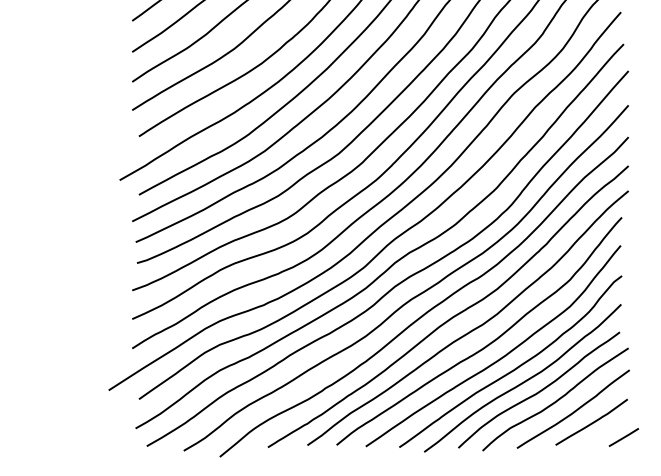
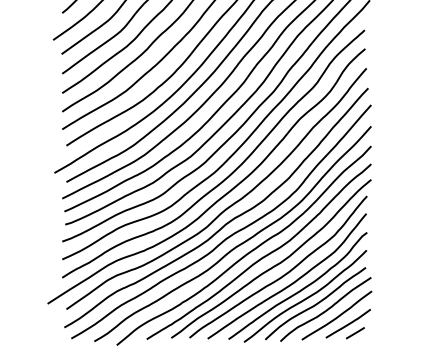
line: (624, 438) -> (355, 333), moved

